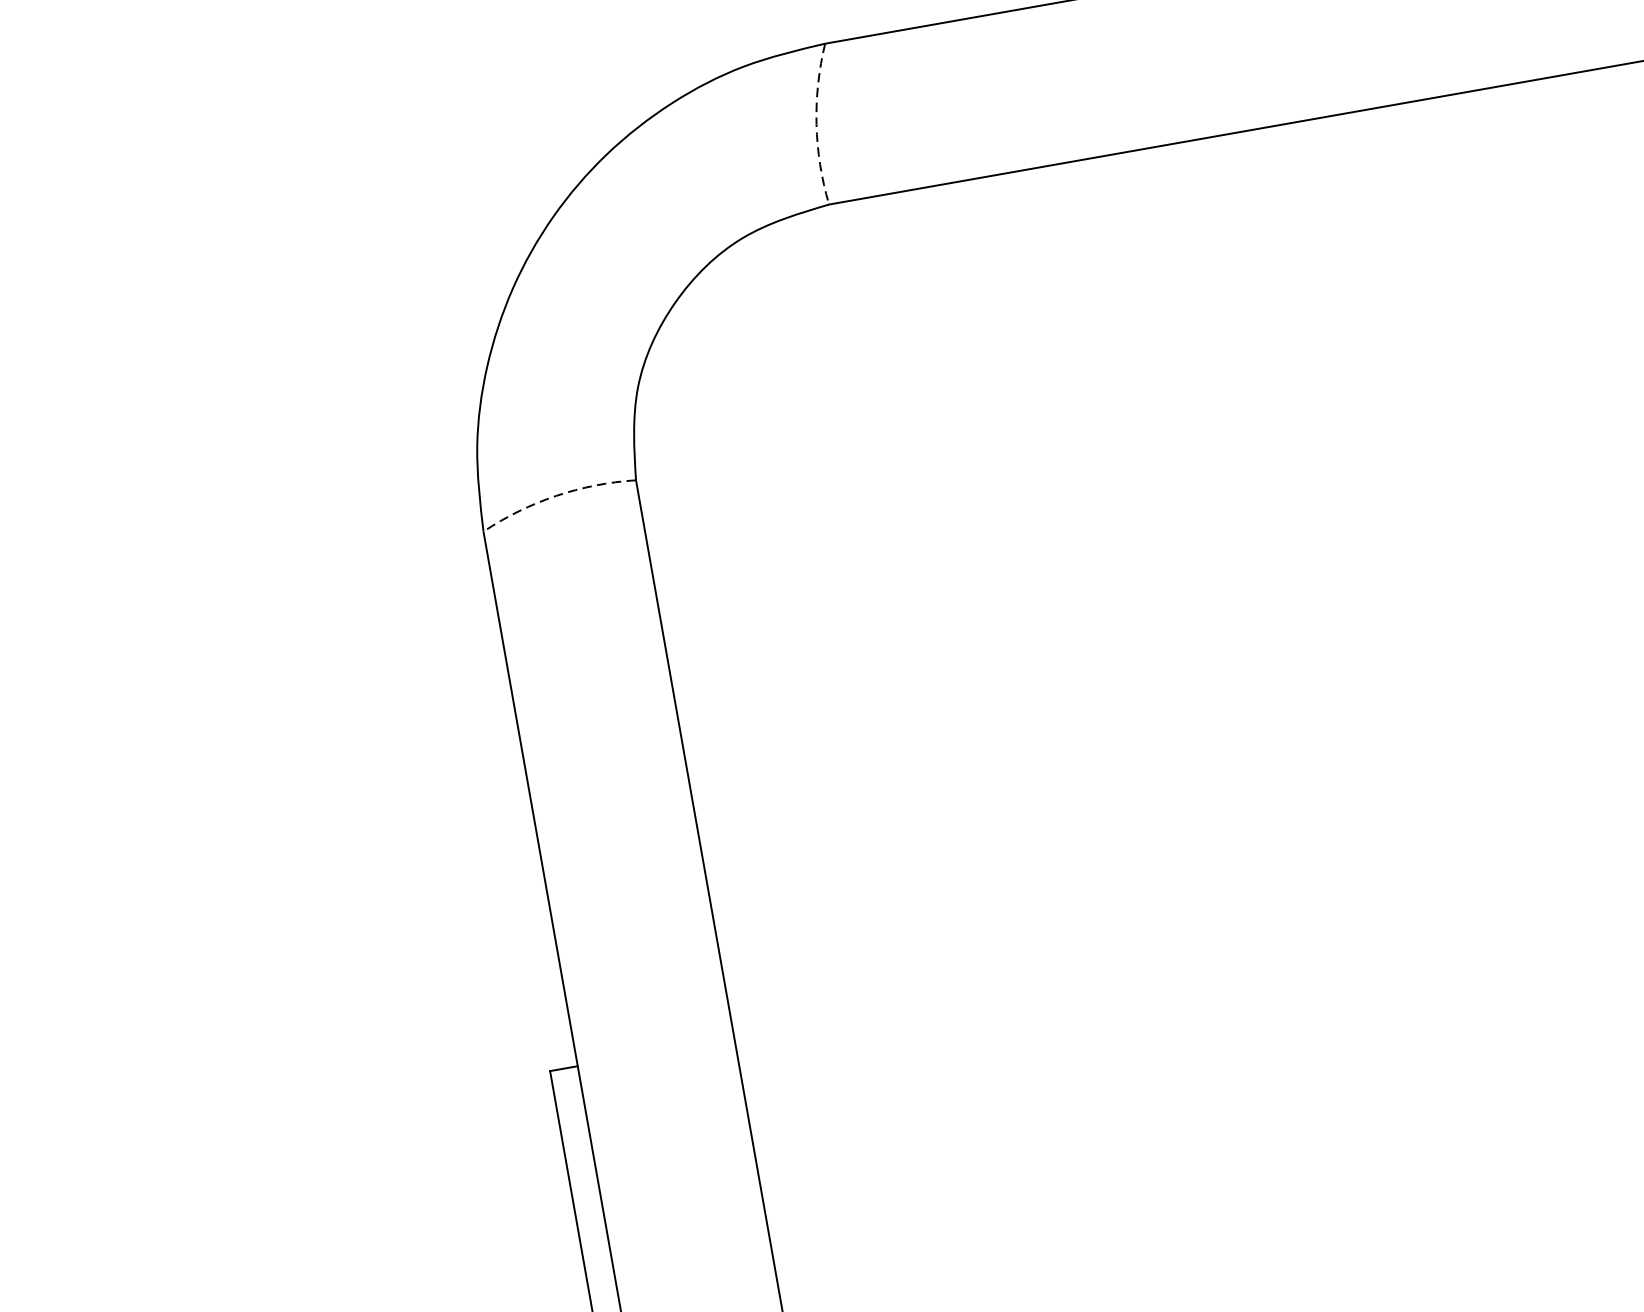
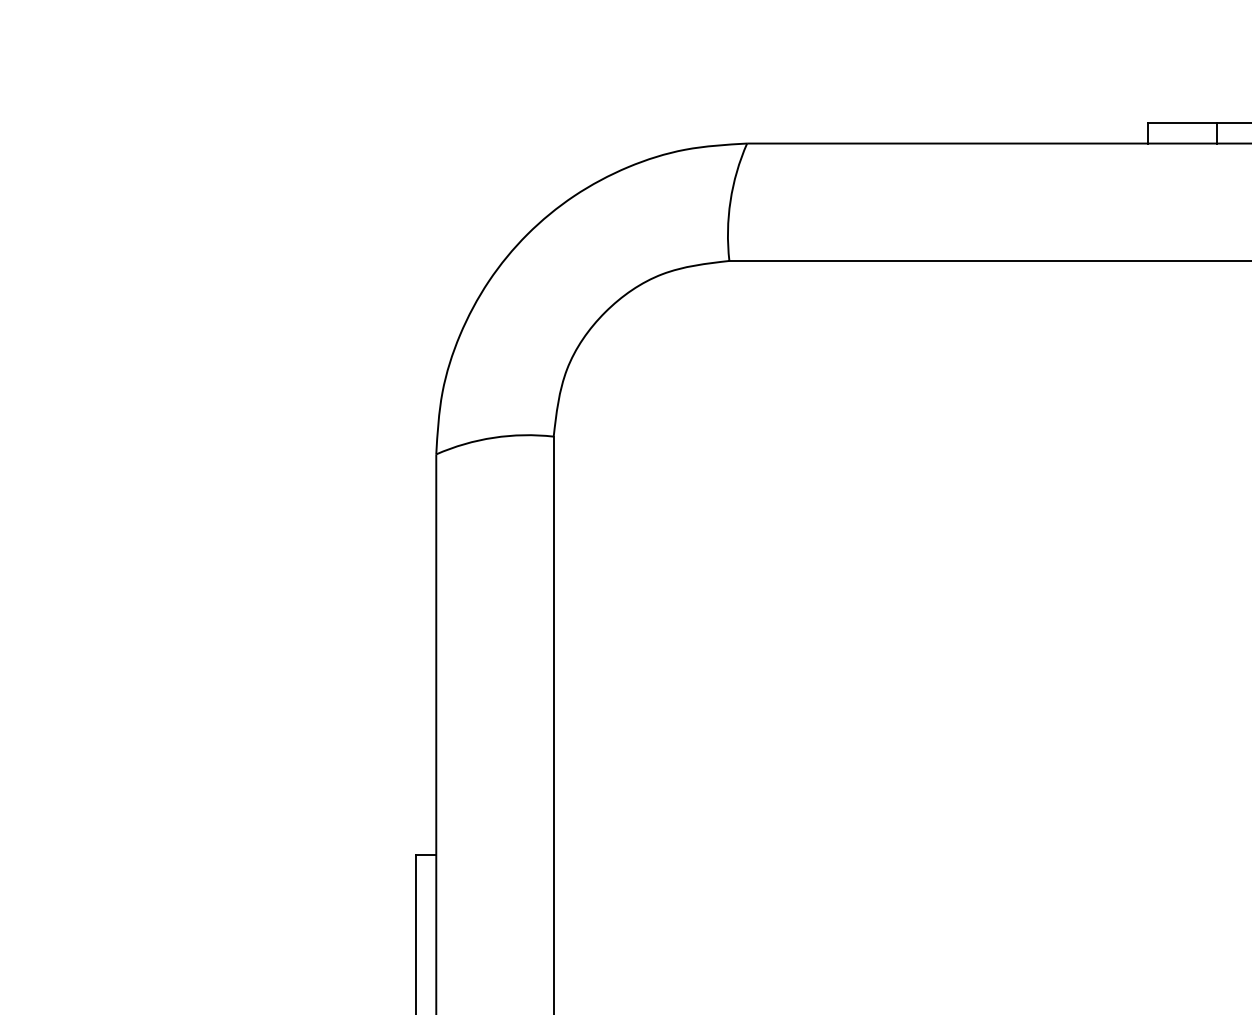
arc: (816, 124) -> (730, 201), dashed -> solid
arc: (555, 495) -> (493, 437), dashed -> solid

